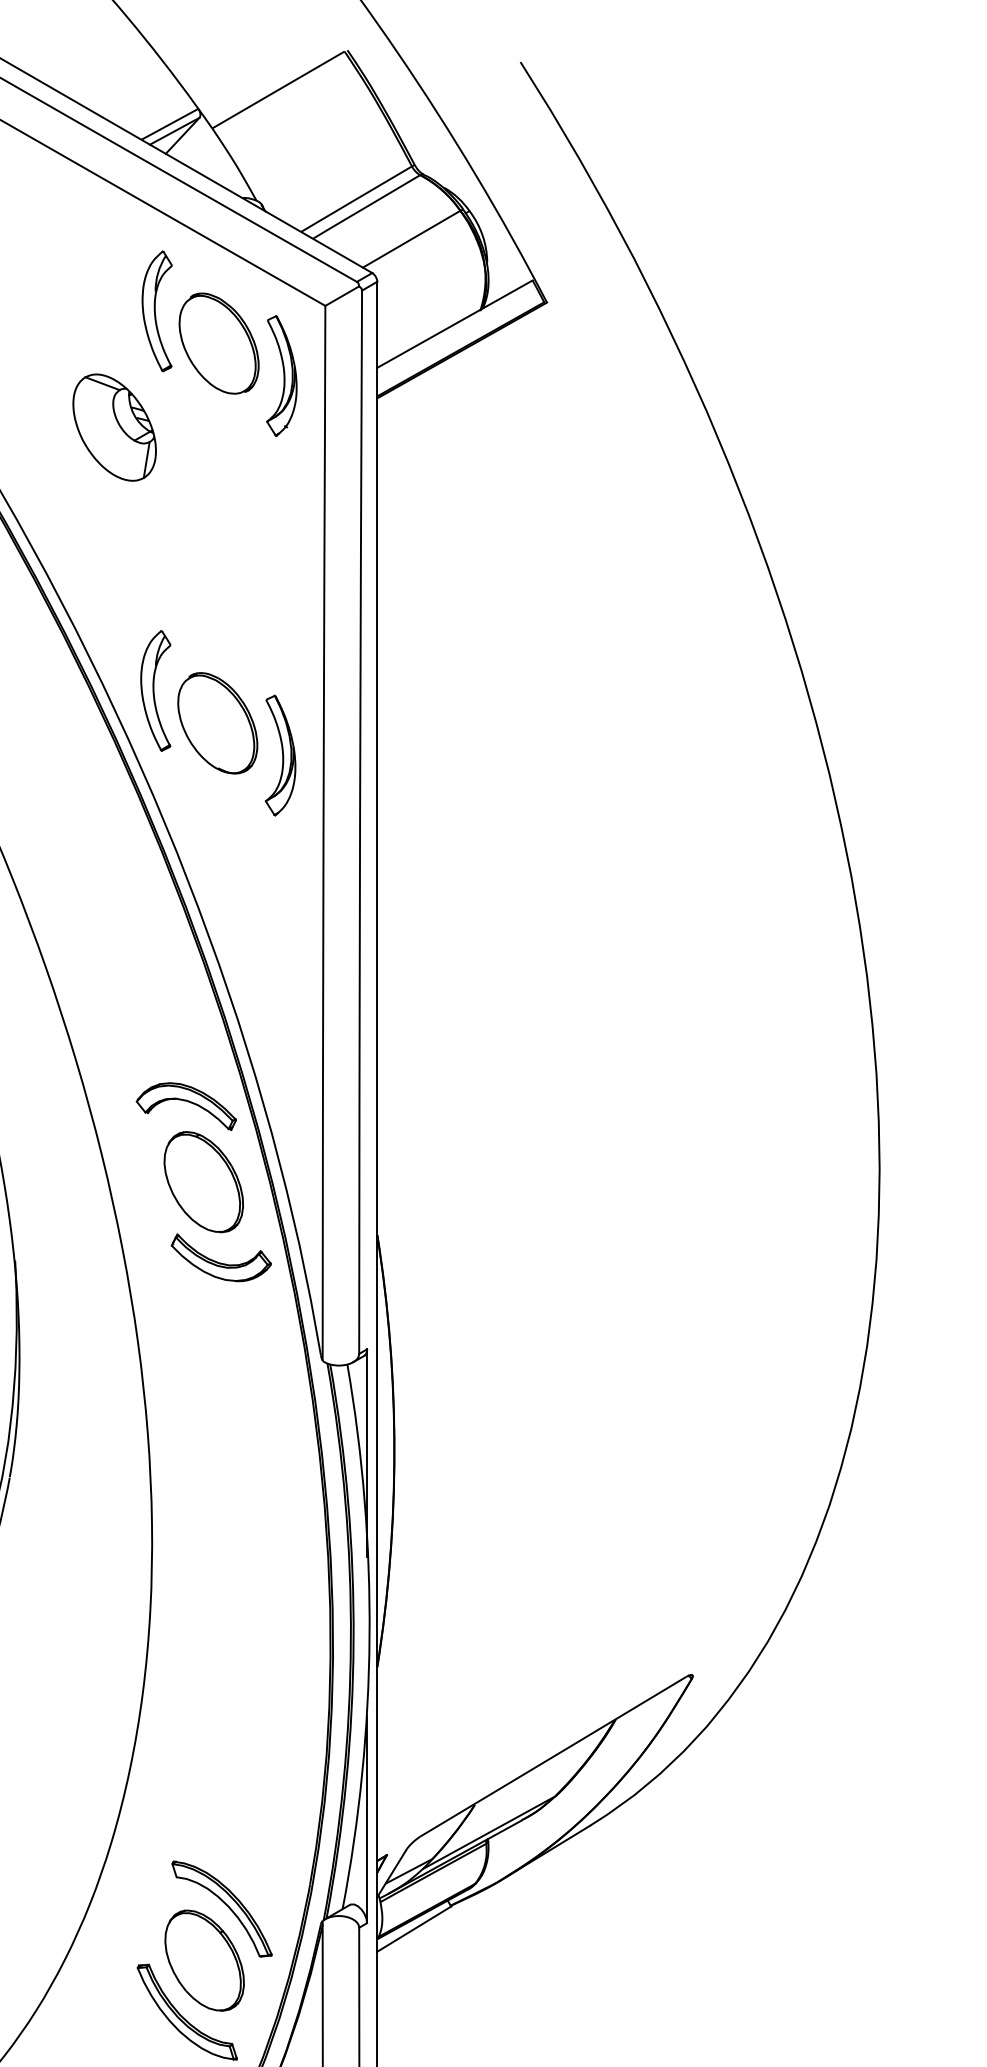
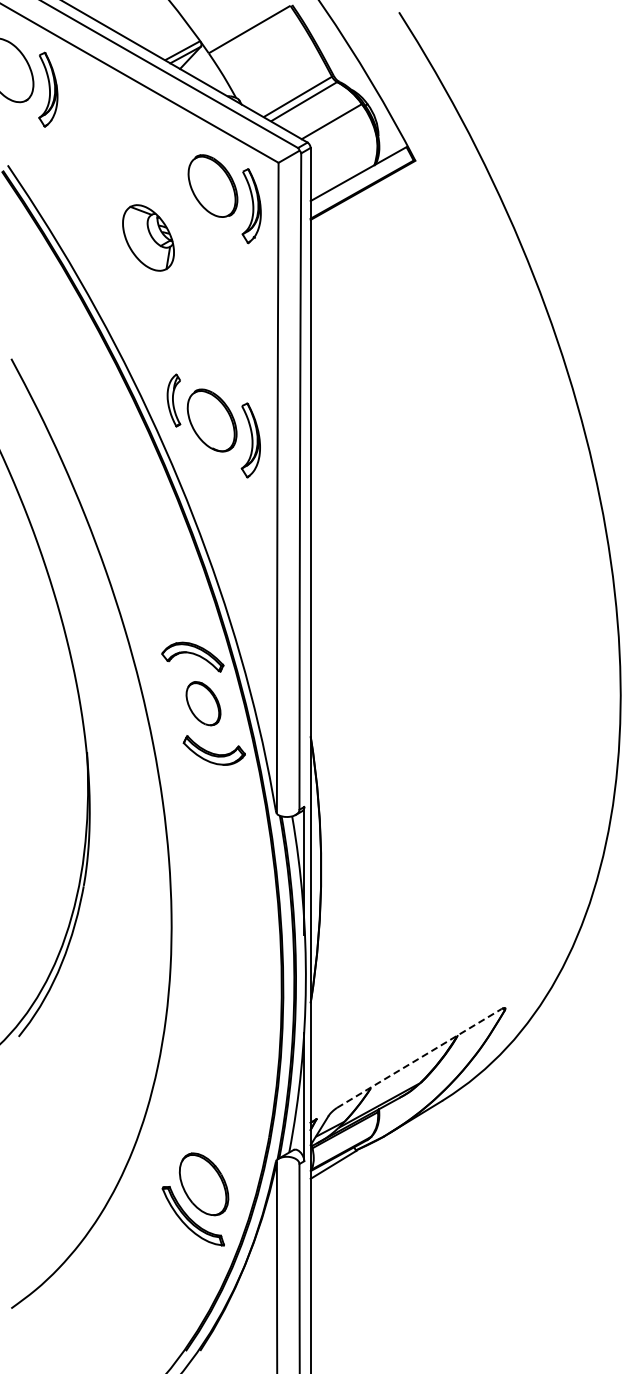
part: (156, 311) -> (174, 166), removed
part: (155, 690) -> (173, 400), size x0.7
part: (203, 1181) -> (203, 703), size x0.7
line: (553, 1756) -> (419, 1058), solid -> dashed
part: (221, 1909) -> (214, 1152), removed

